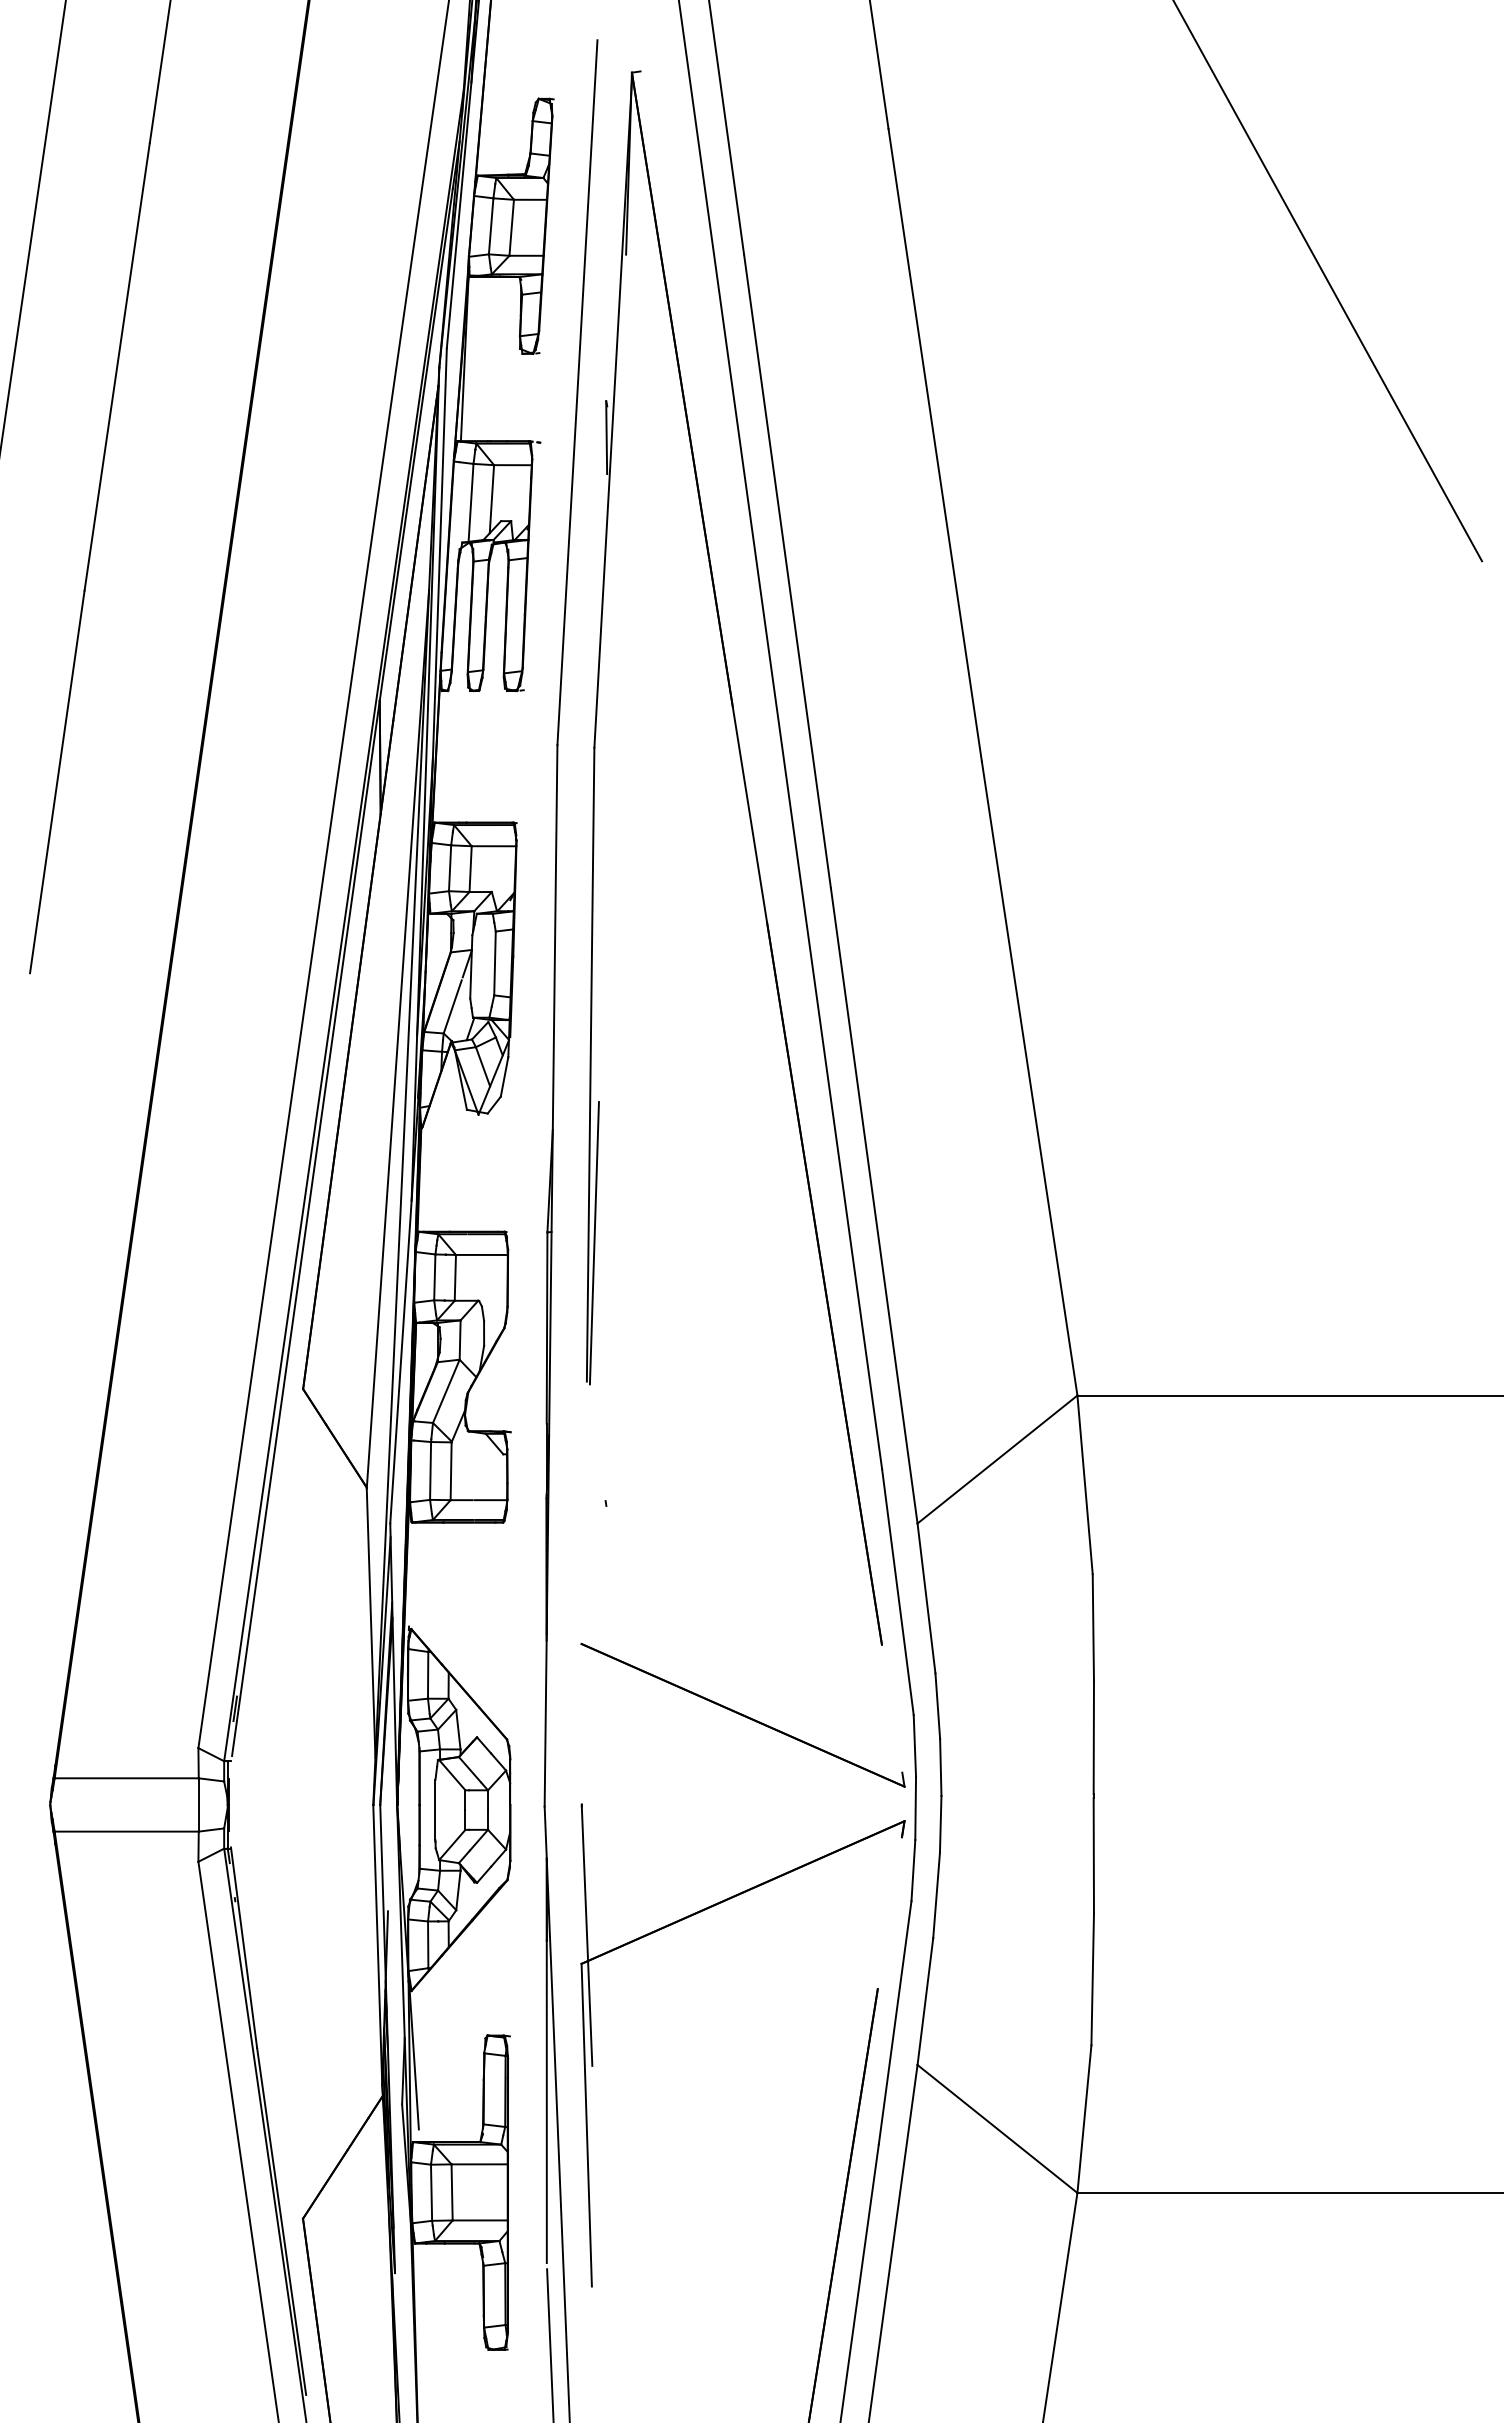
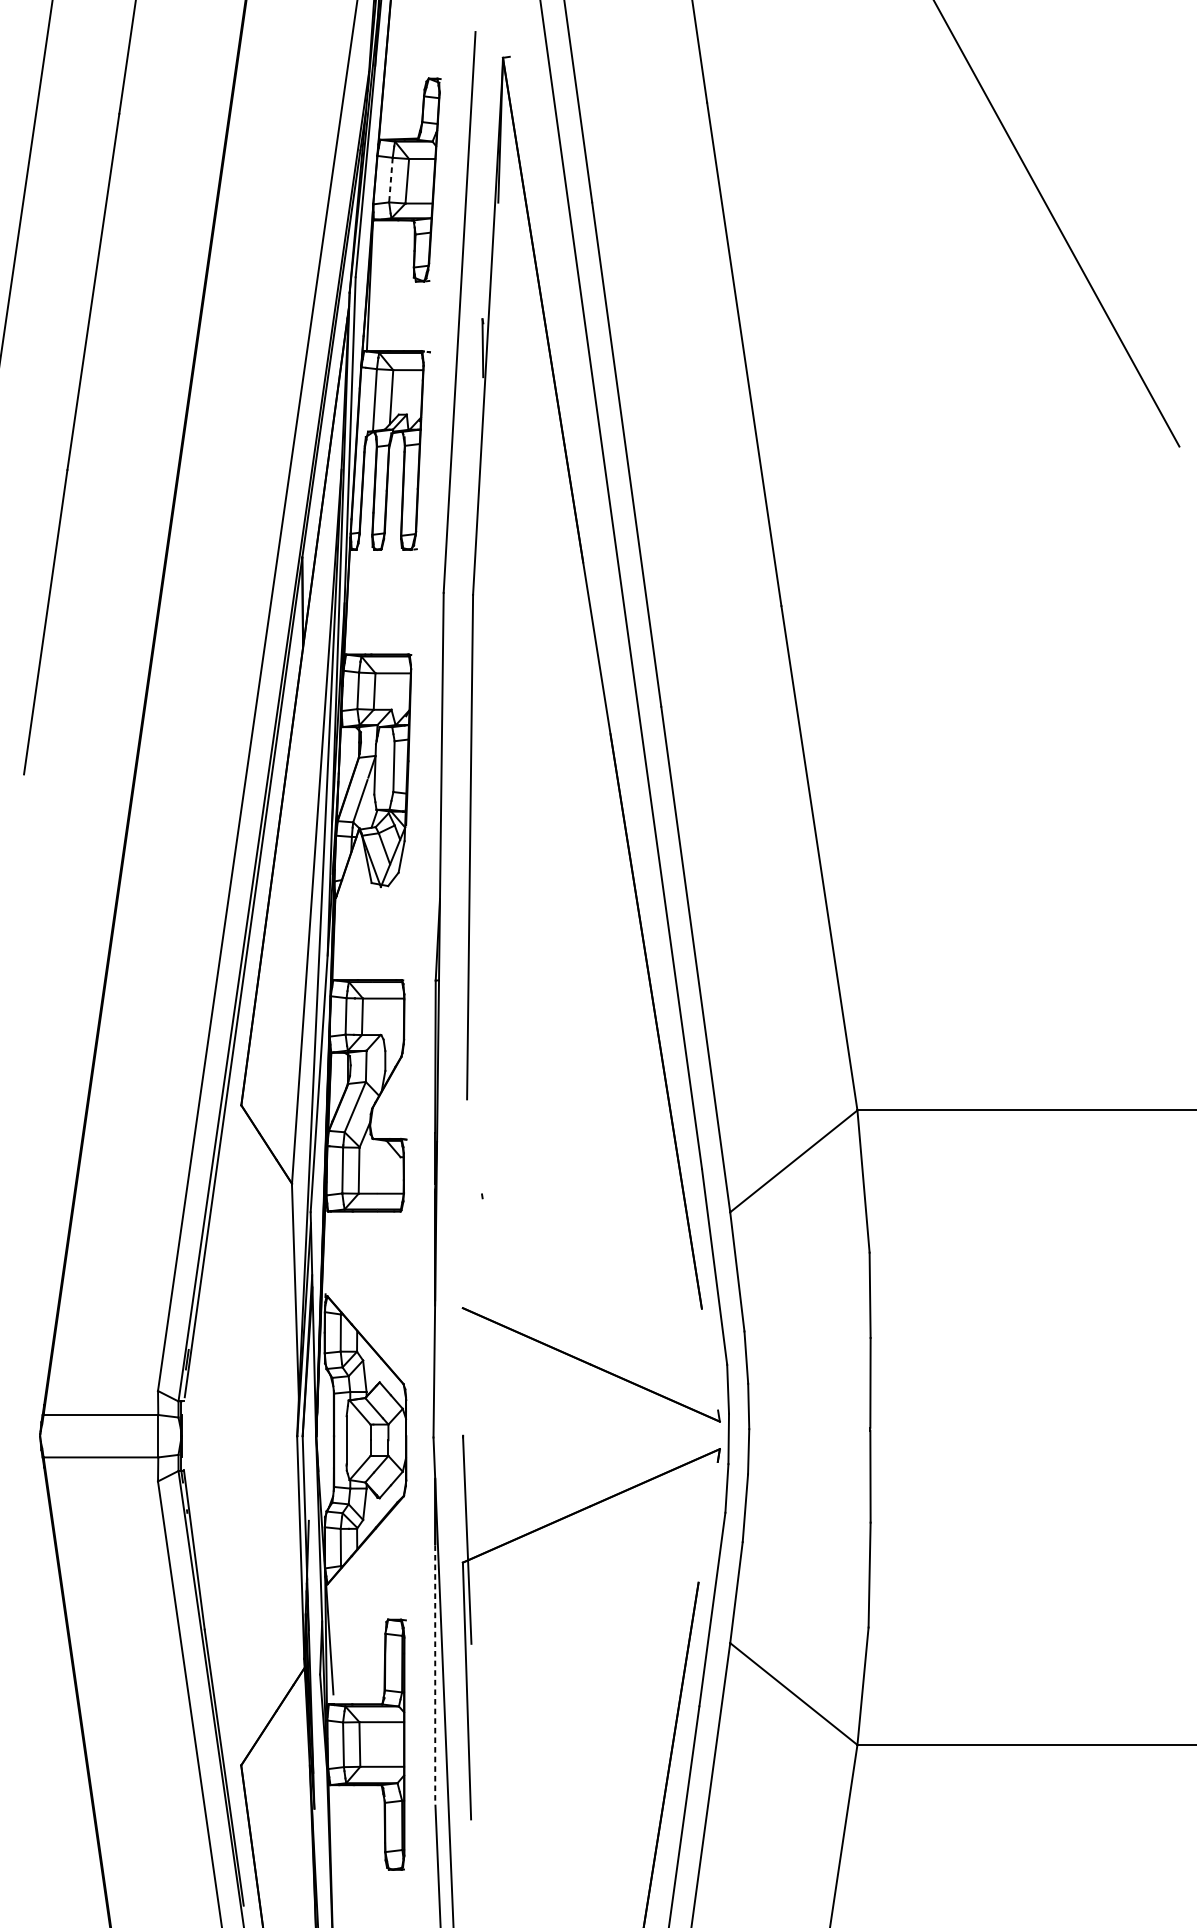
line: (491, 226) -> (391, 180), solid -> dashed
line: (593, 1243) -> (472, 989), removed
line: (546, 2101) -> (434, 1672), solid -> dashed

